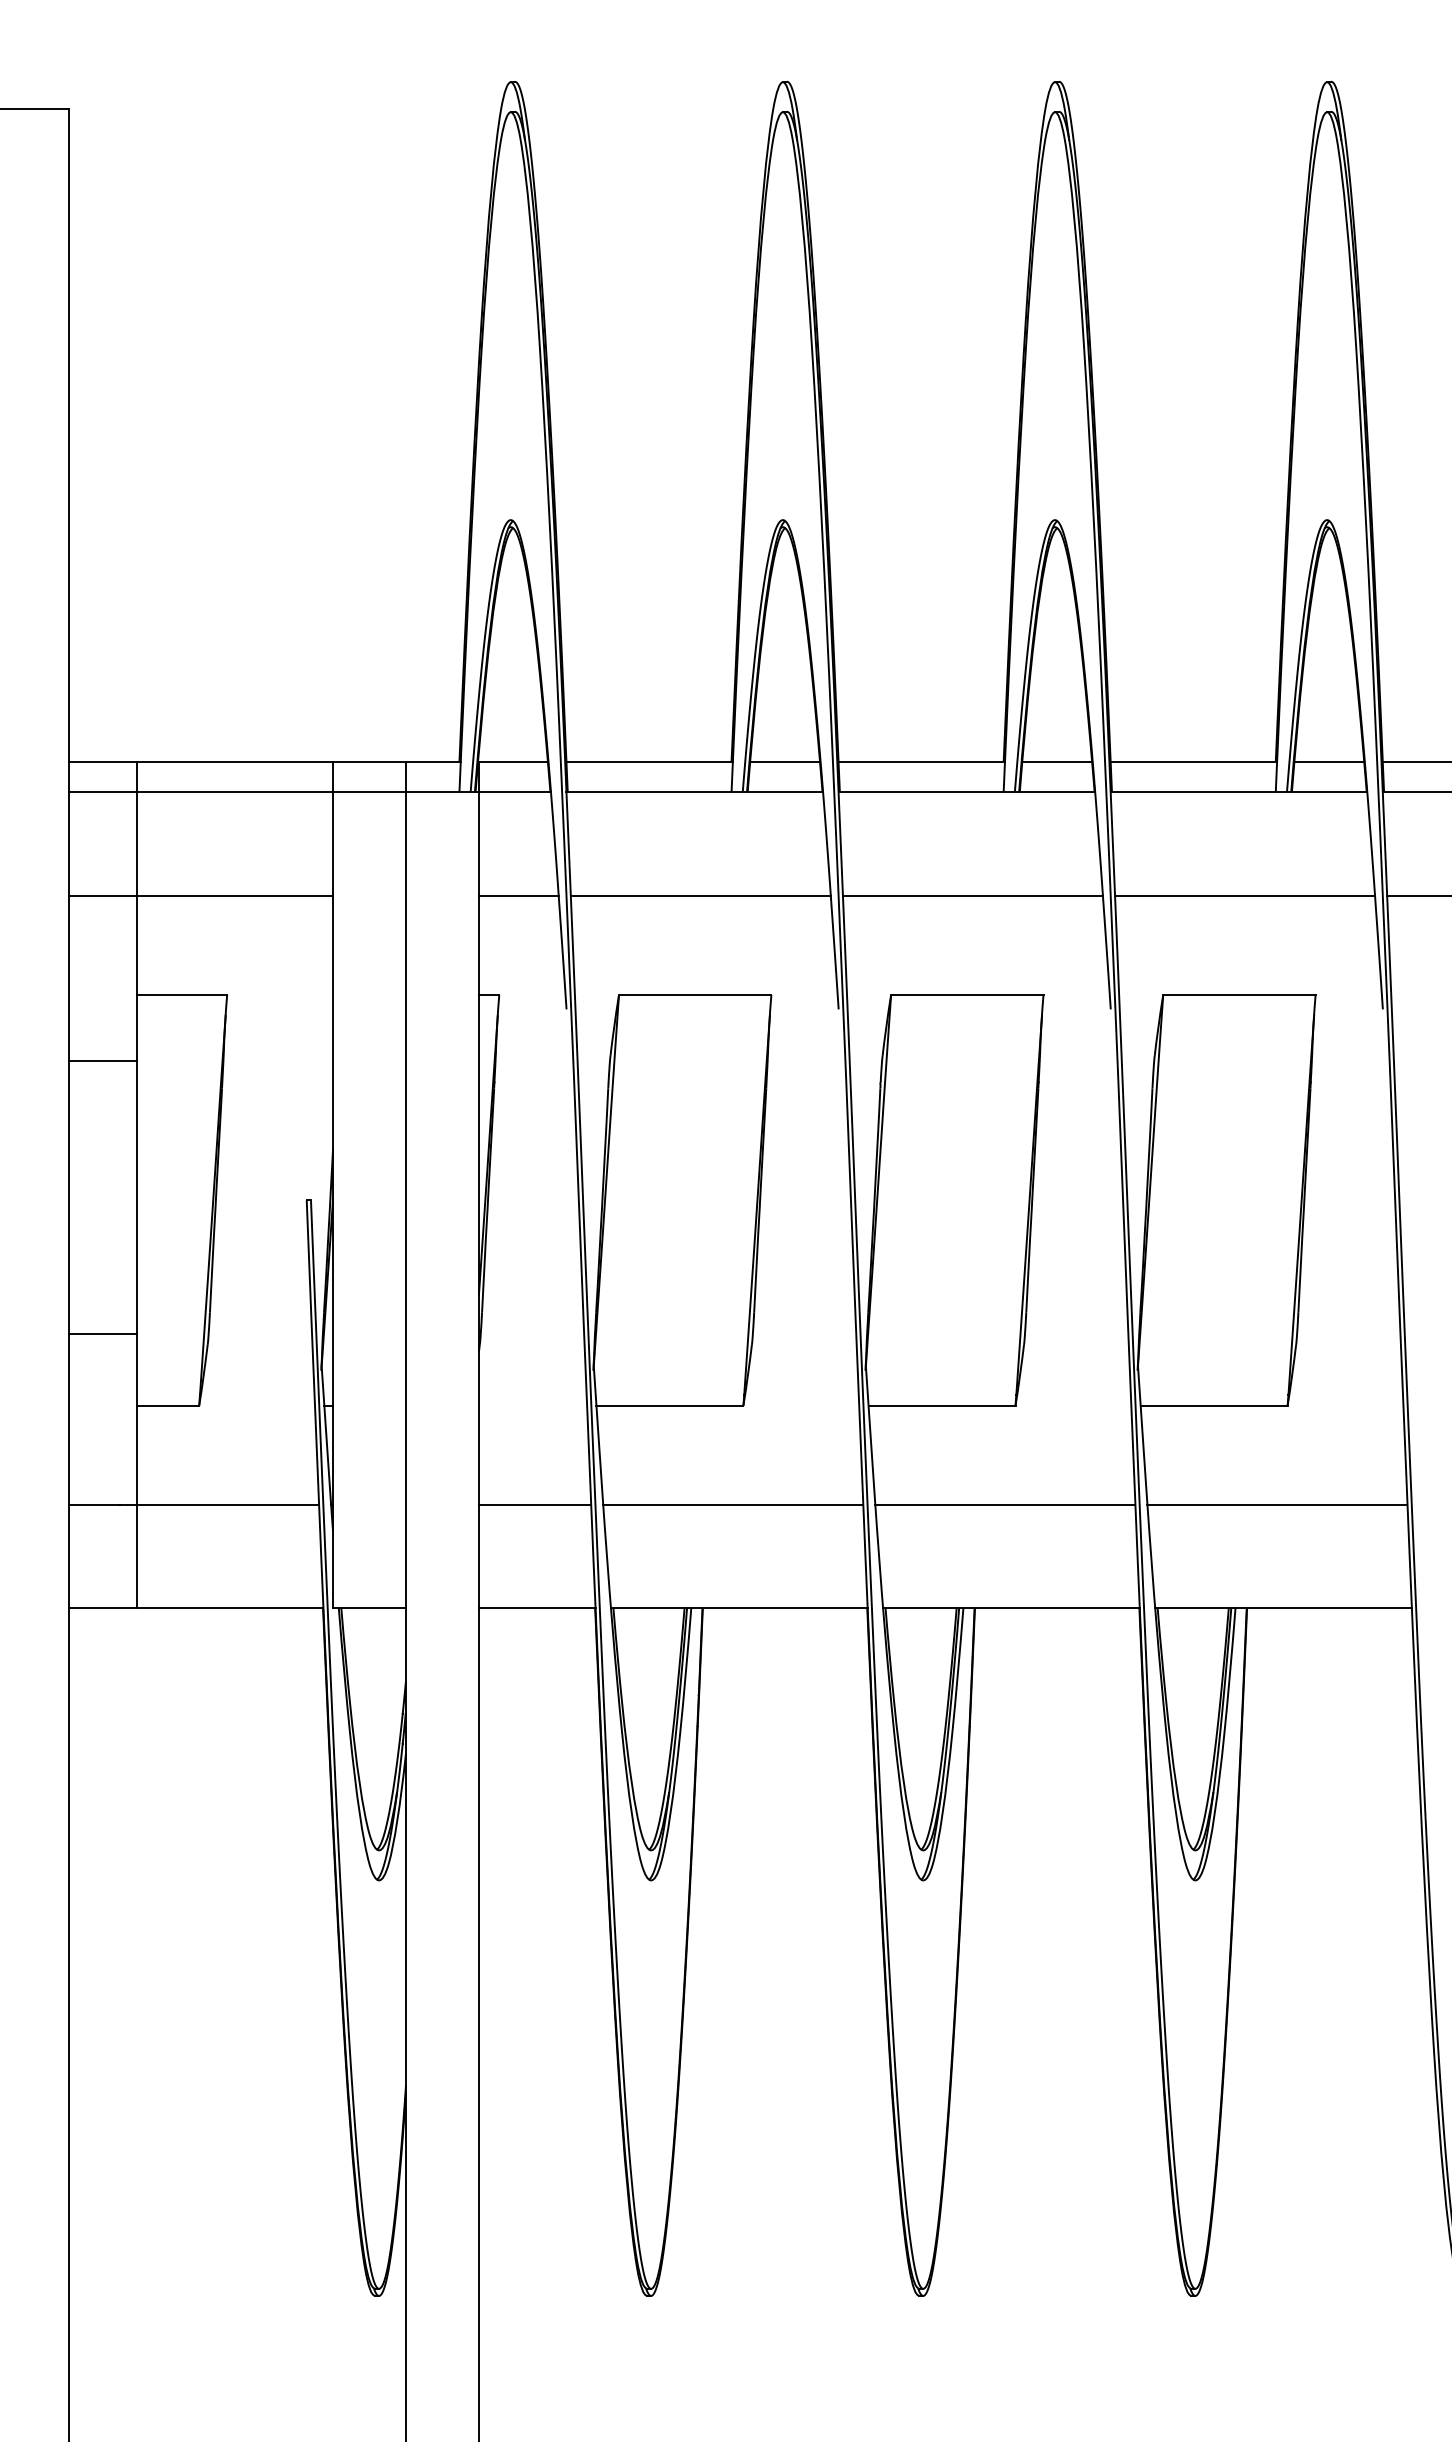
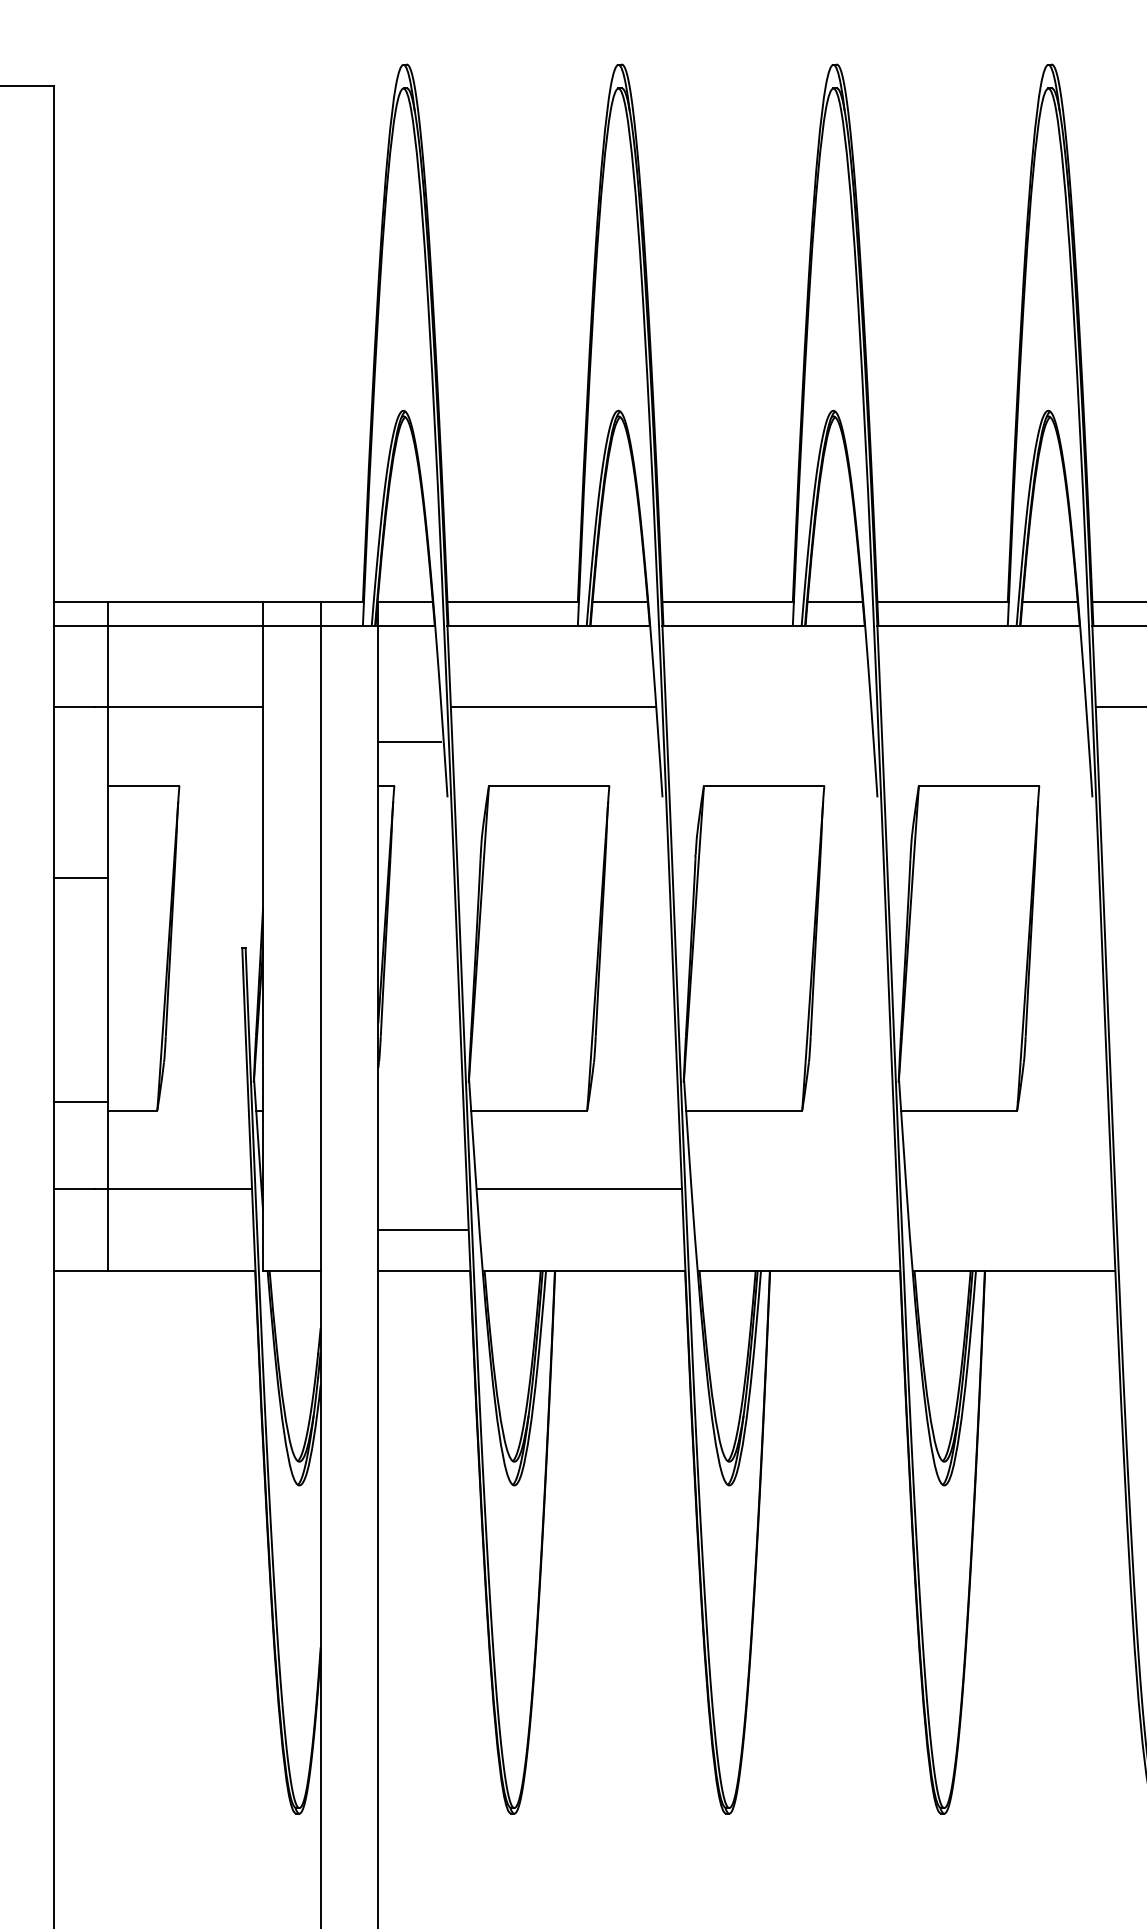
line: (518, 895) -> (409, 742), moved
line: (972, 895) -> (768, 707), removed
line: (1245, 895) -> (983, 707), removed
line: (103, 1061) -> (81, 877), moved
line: (103, 1333) -> (81, 1102), moved
line: (534, 1505) -> (422, 1230), moved
line: (1005, 1505) -> (794, 1189), removed
line: (1277, 1505) -> (1009, 1189), removed

